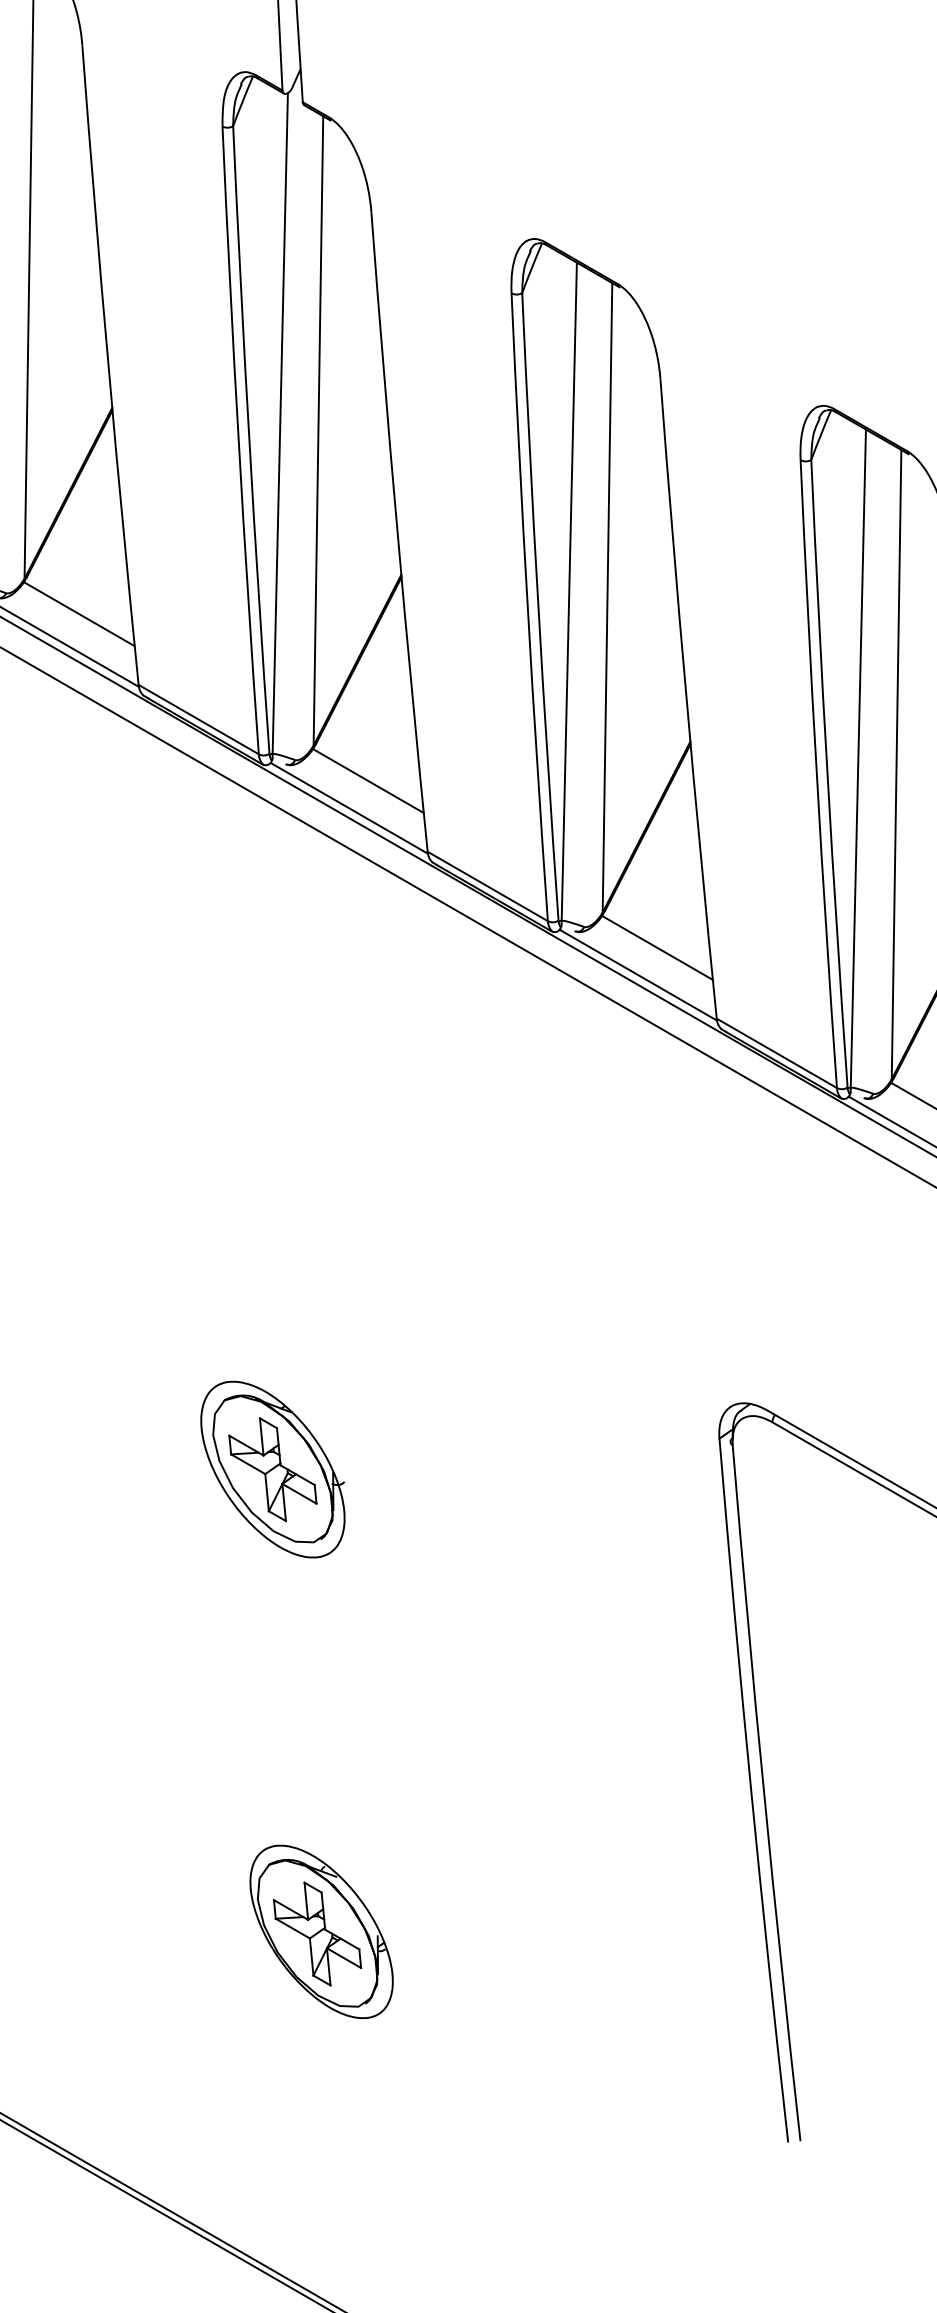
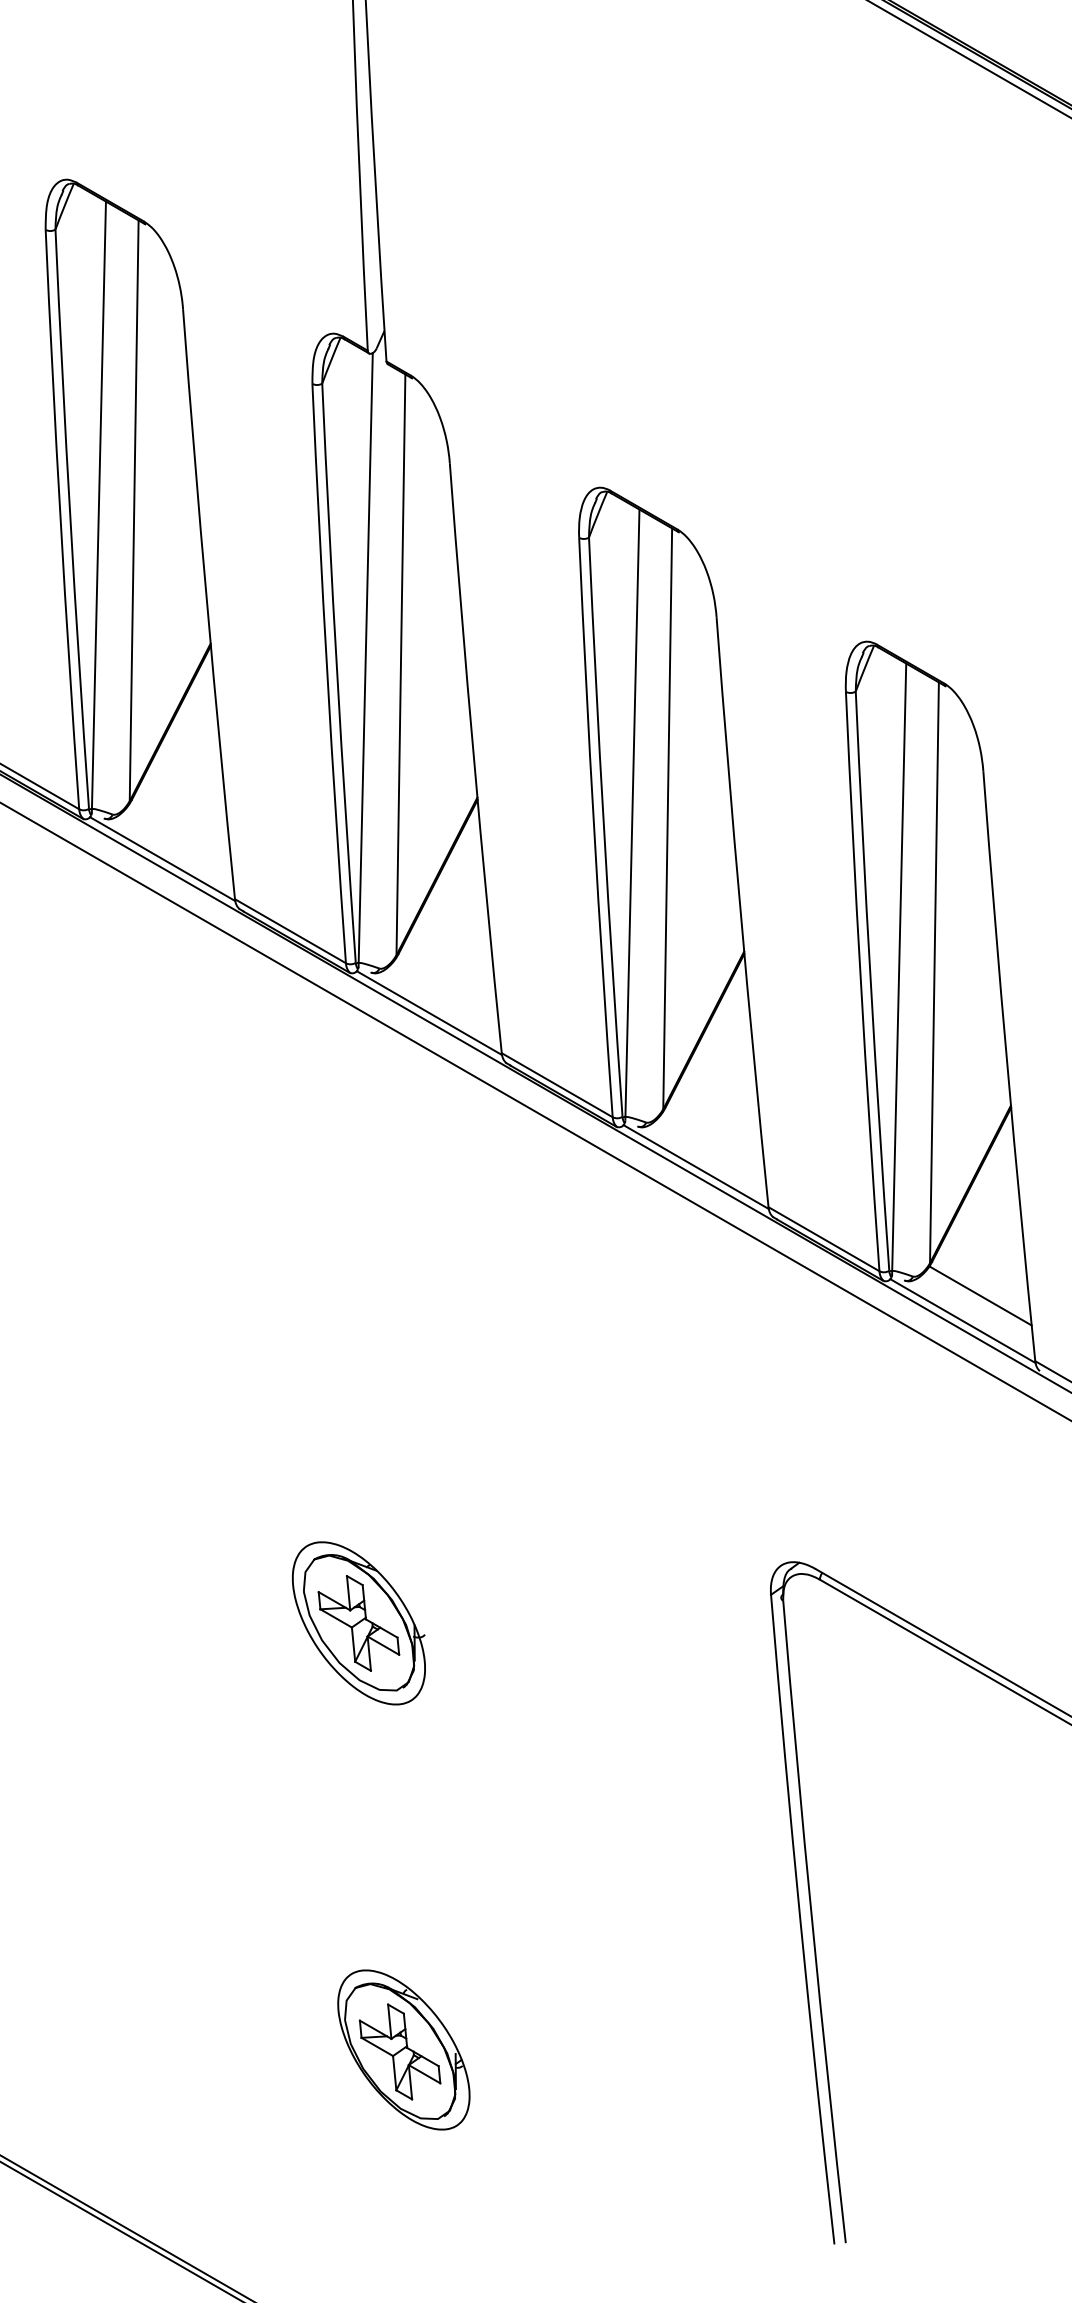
line: (79, 613) -> (180, 833), removed
line: (367, 780) -> (446, 987), removed
line: (657, 947) -> (713, 1141), removed

